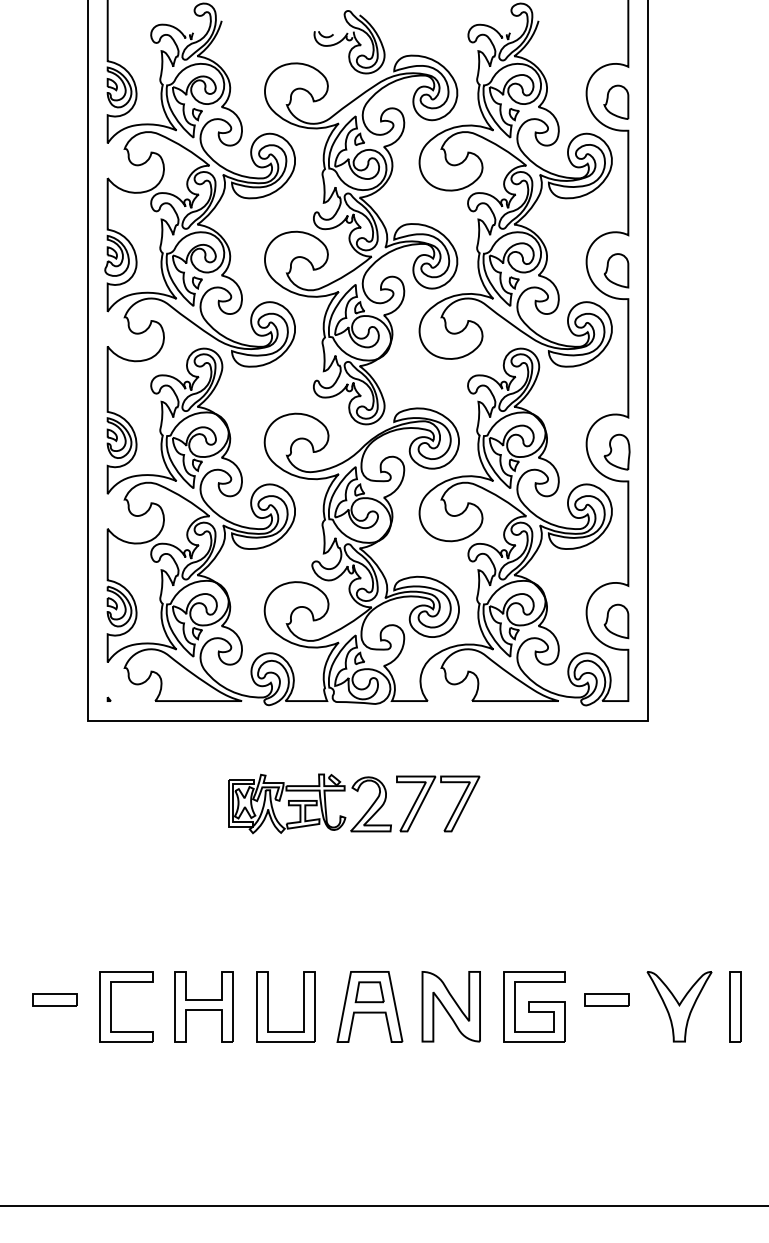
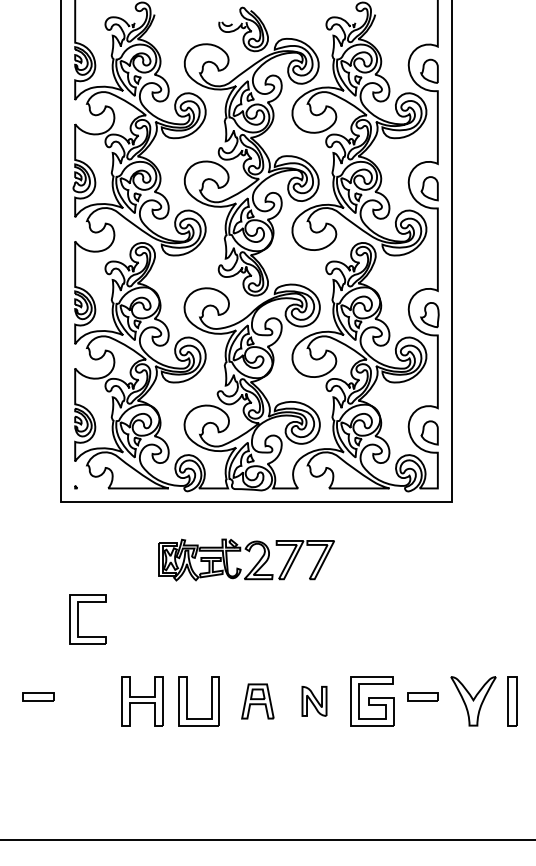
part: (112, 1006) -> (78, 619), moved
part: (369, 1006) -> (257, 701), size x0.7
part: (451, 1006) -> (314, 701), size x0.6

